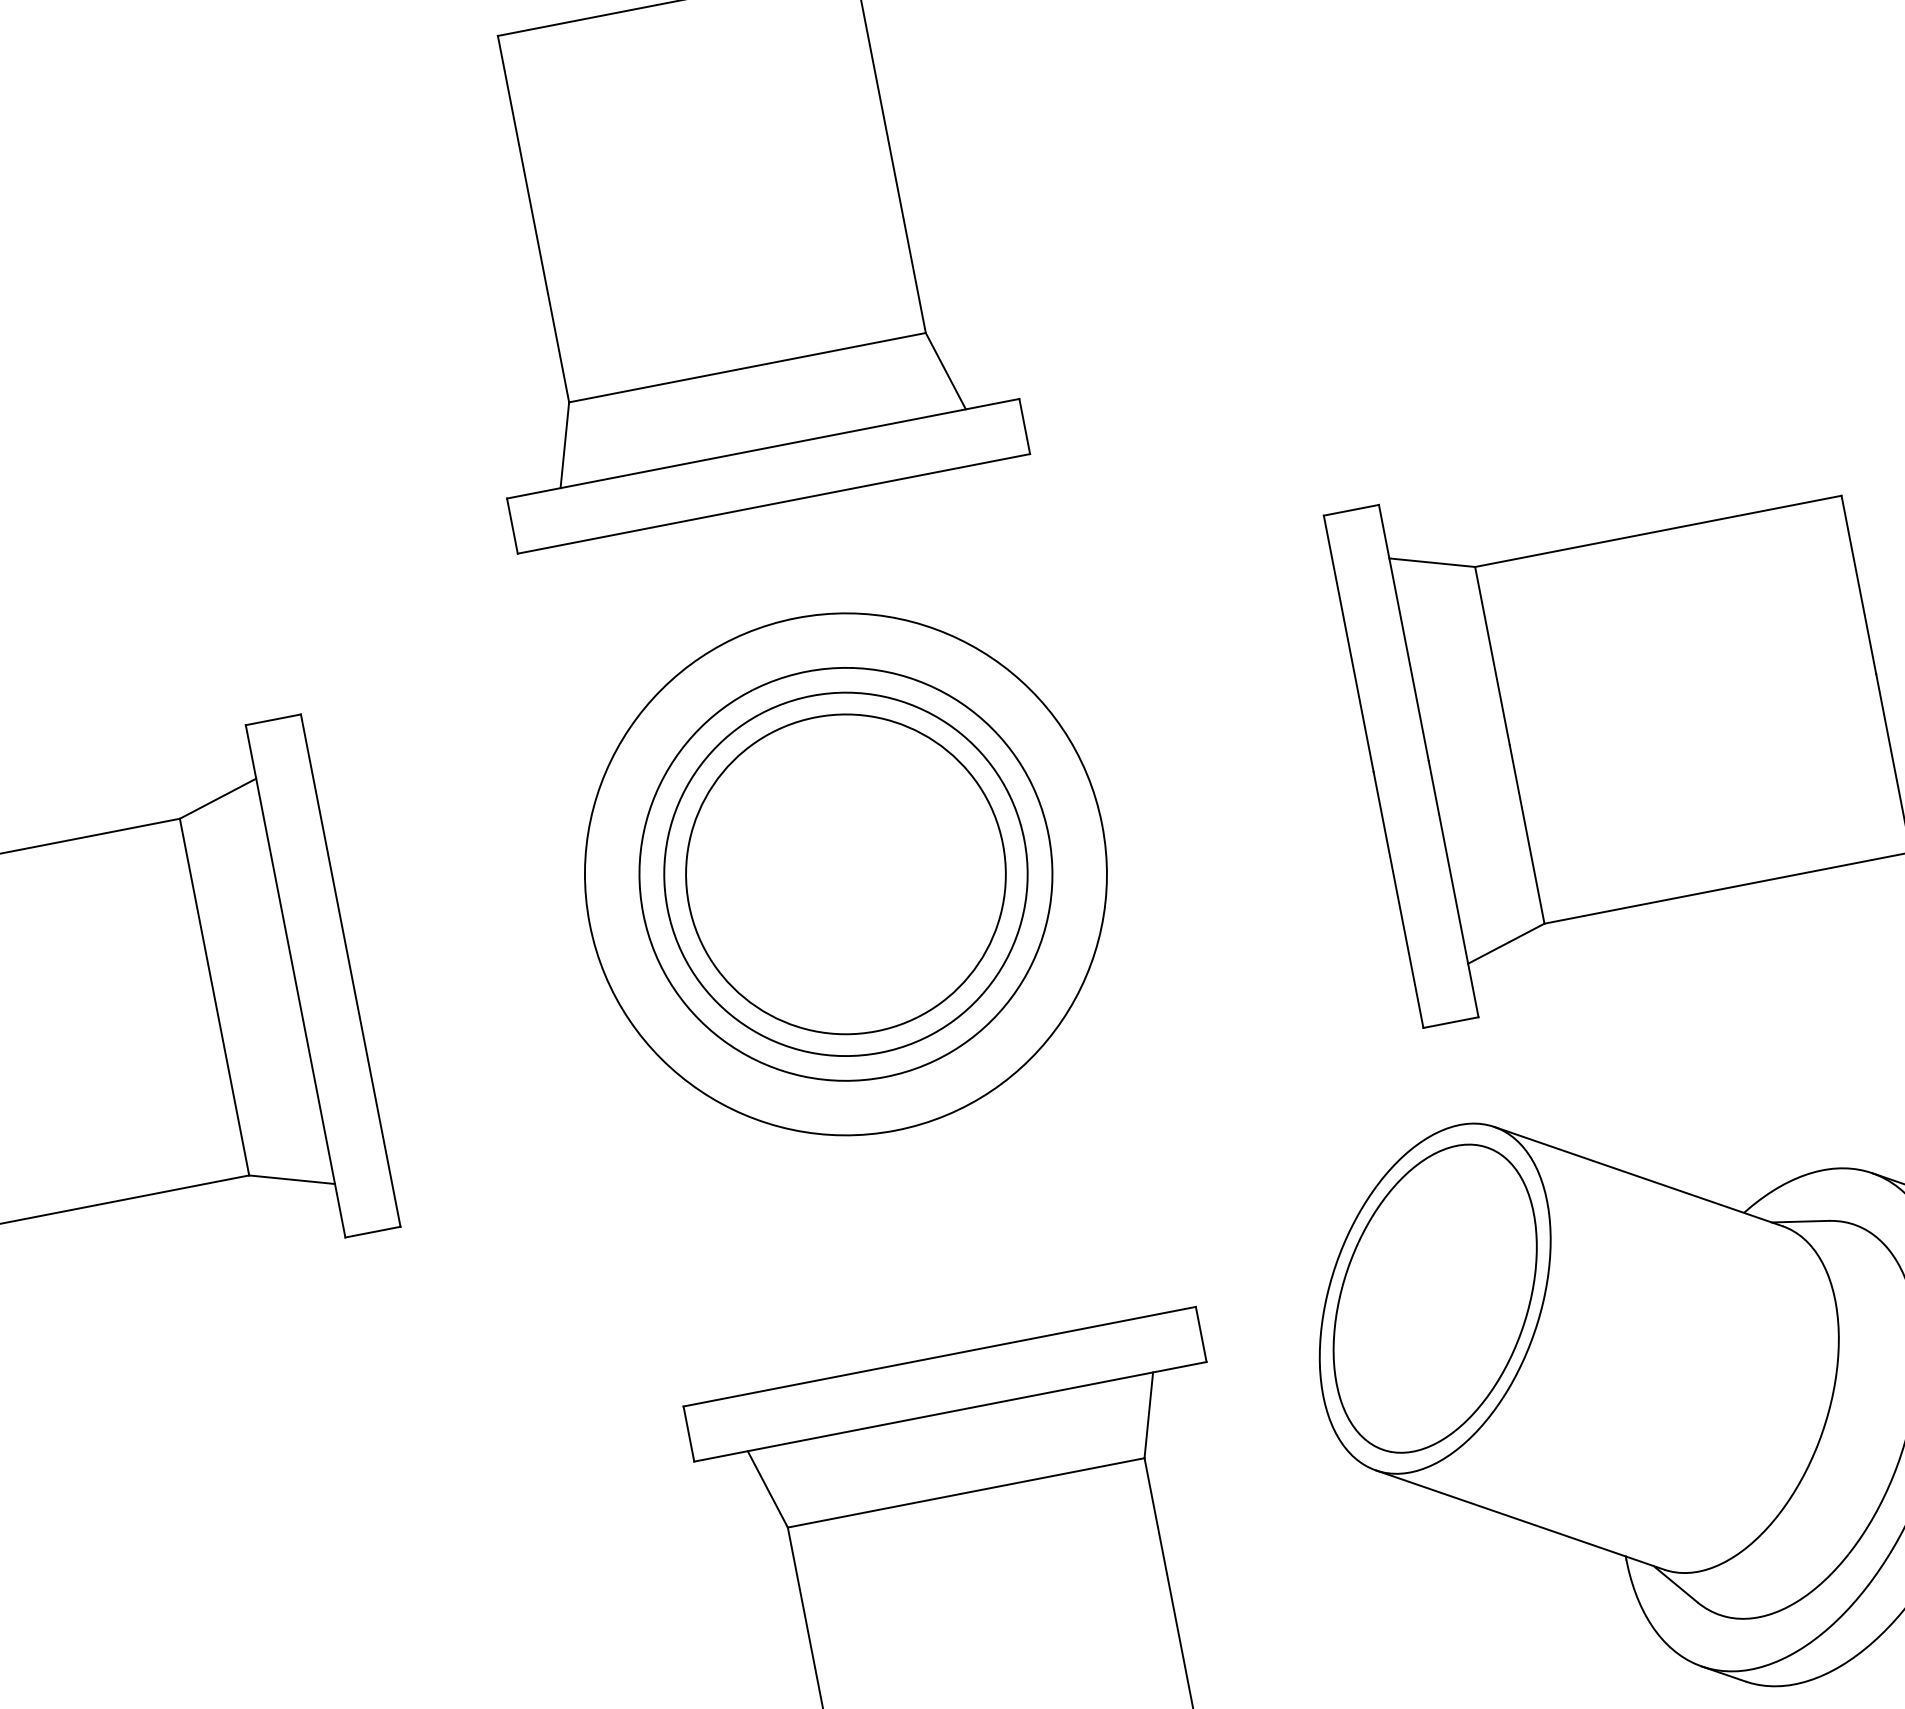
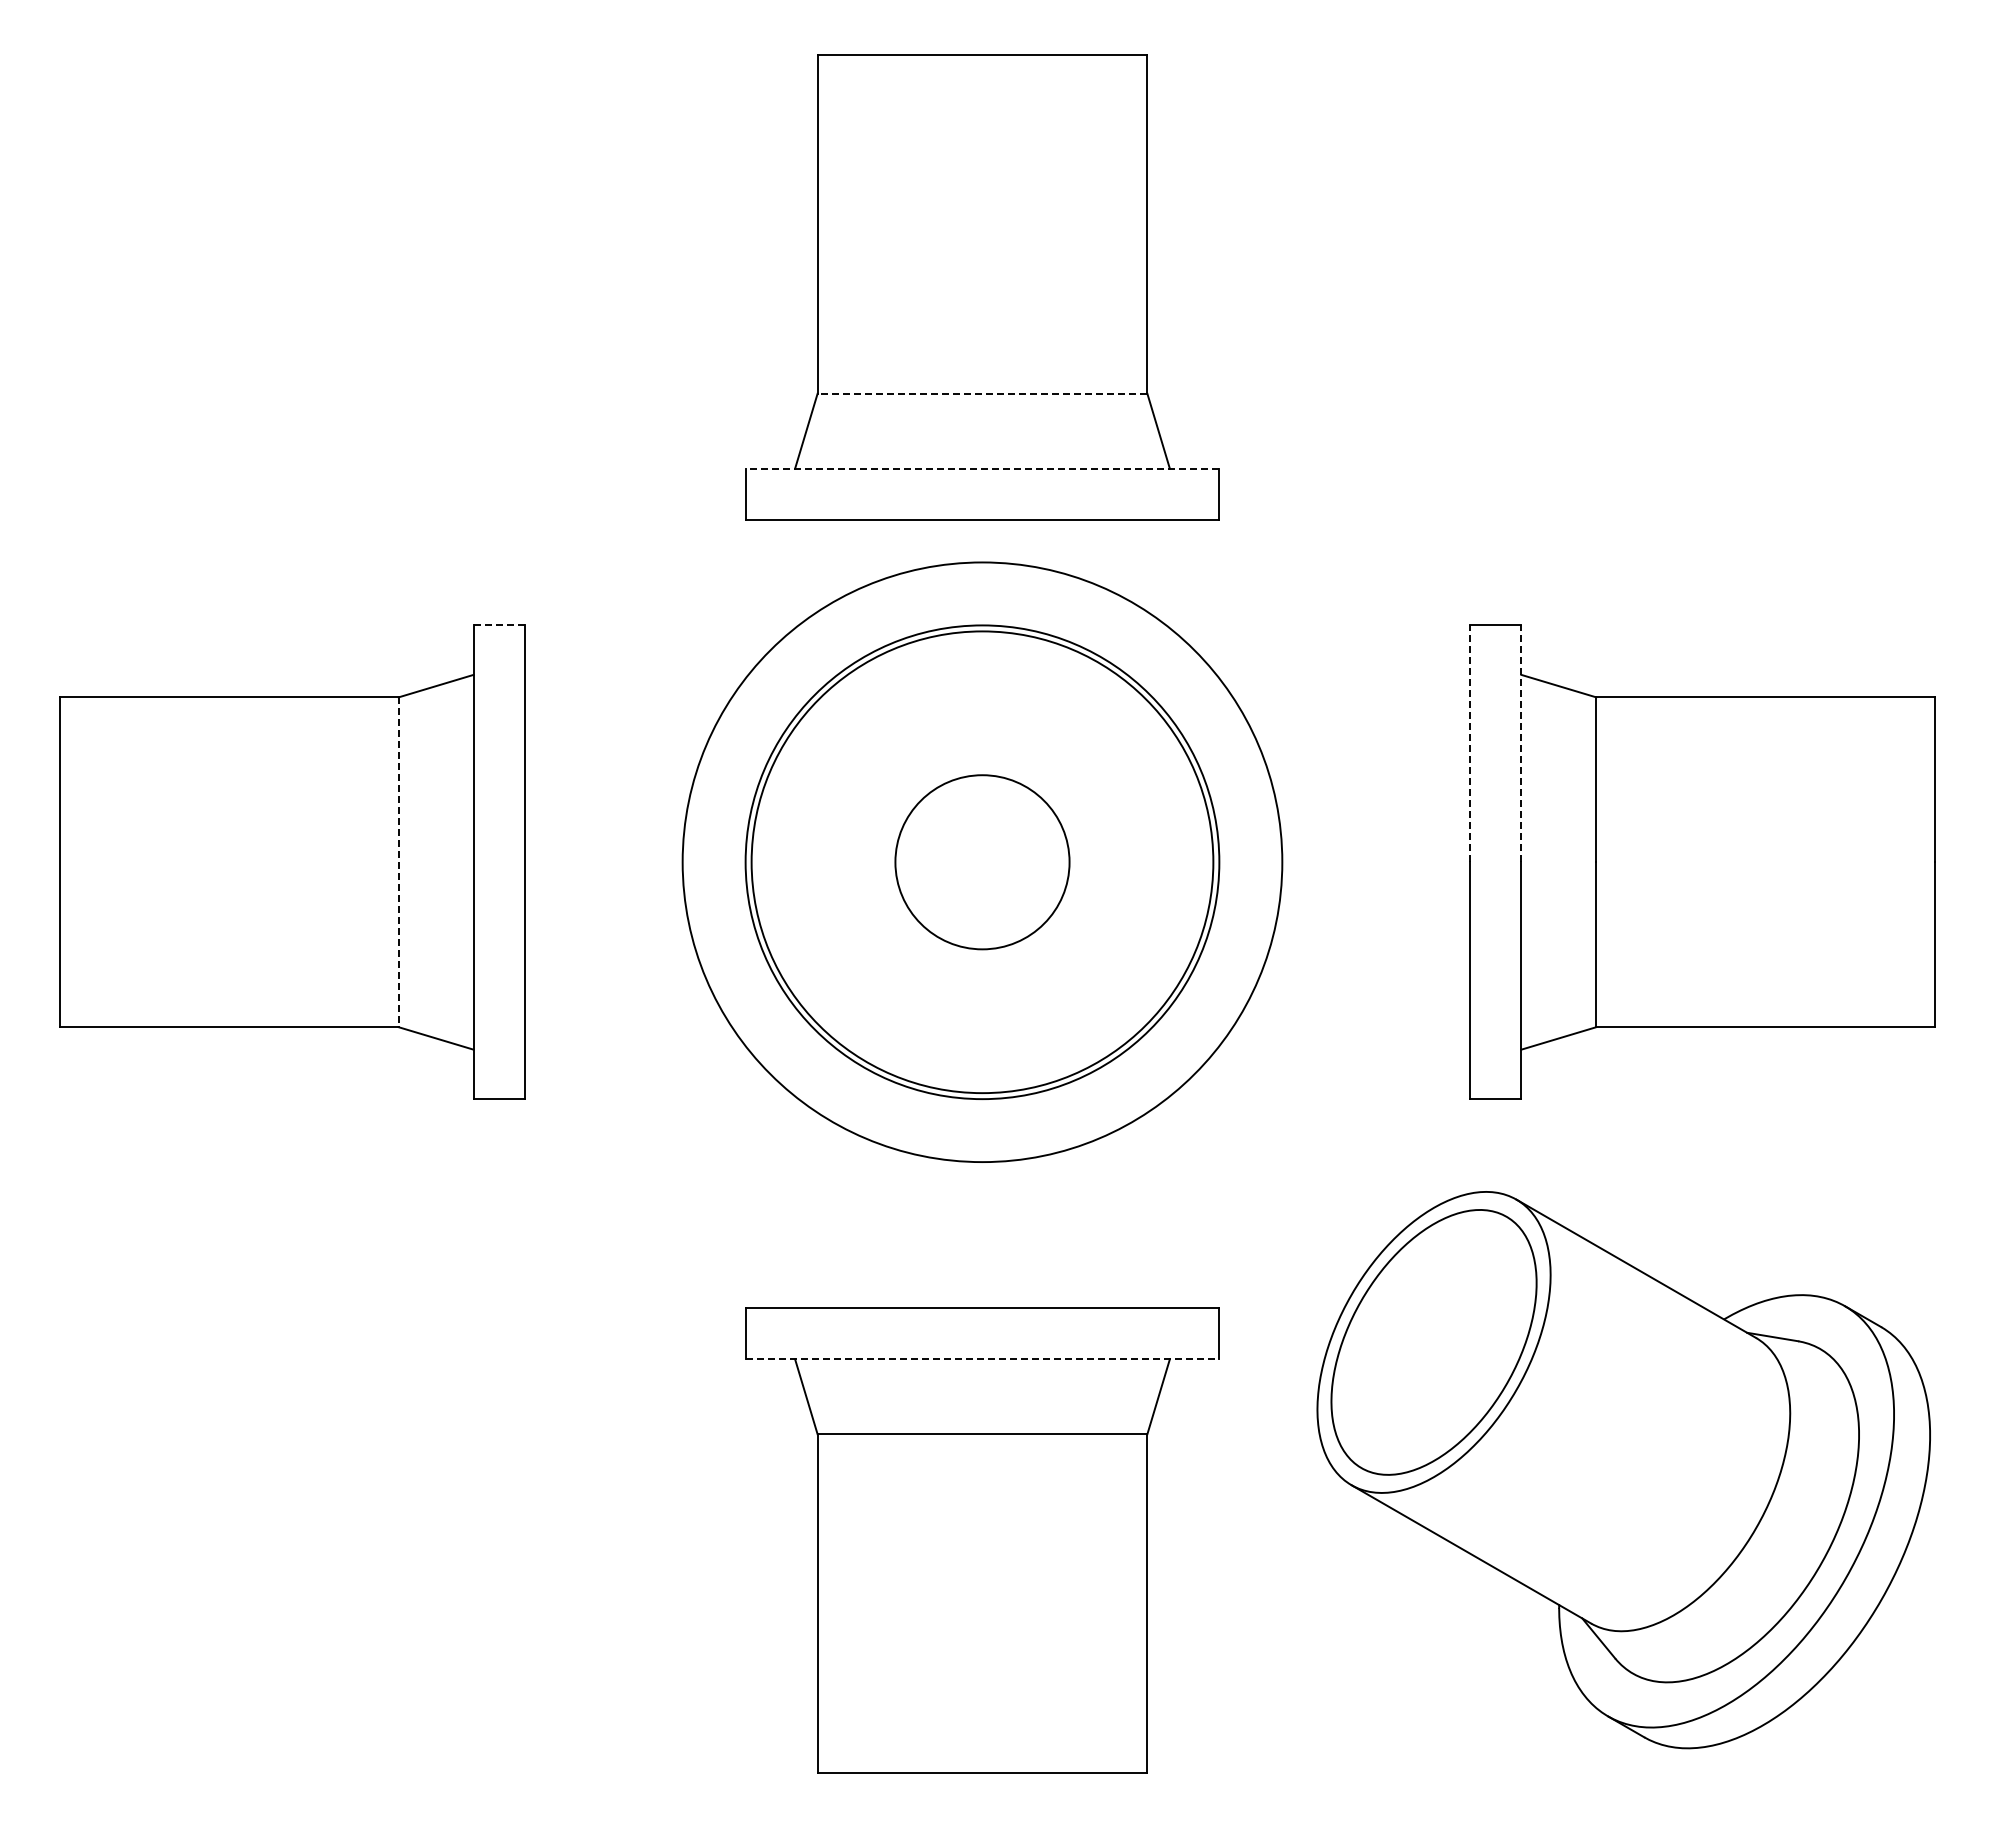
line: (747, 367) -> (982, 393), solid -> dashed
line: (763, 448) -> (982, 468), solid -> dashed
line: (1403, 632) -> (1521, 743), solid -> dashed
line: (1348, 643) -> (1470, 743), solid -> dashed
line: (272, 720) -> (498, 625), solid -> dashed
circle: (845, 873) -> (982, 861), size x1.6
circle: (846, 874) -> (982, 862), size x0.6
circle: (846, 874) -> (982, 862), size x1.4
line: (214, 997) -> (398, 862), solid -> dashed
line: (950, 1412) -> (982, 1359), solid -> dashed

